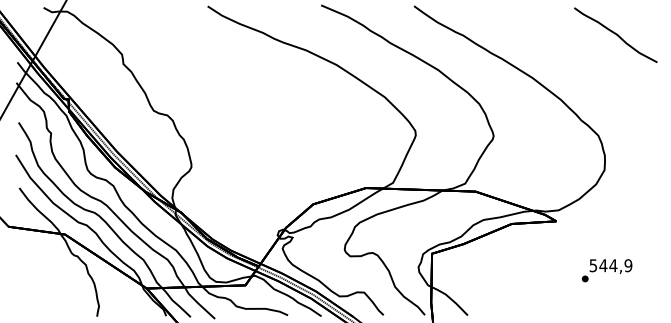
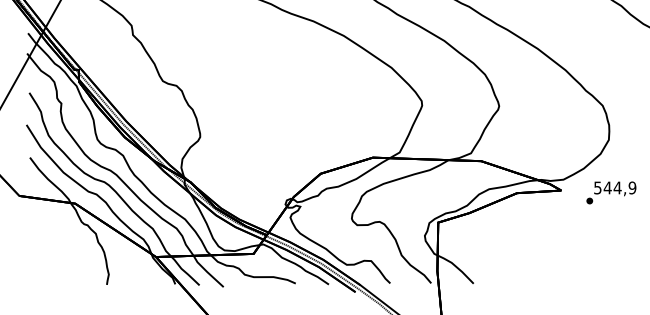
text: (606, 270) -> (610, 192), moved

